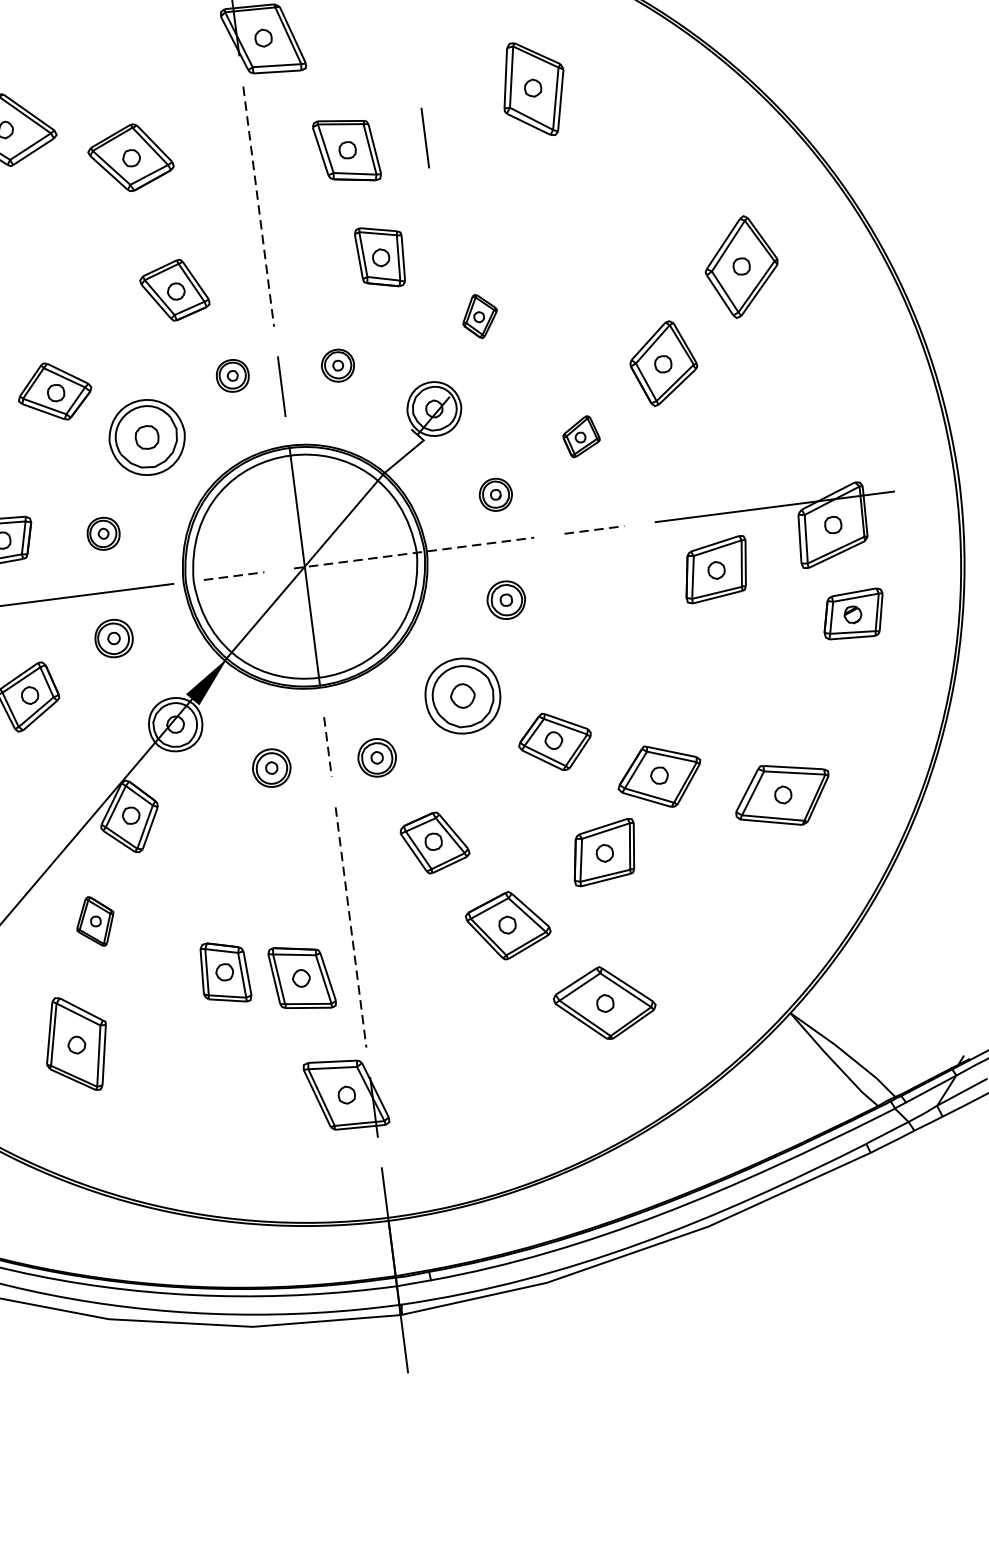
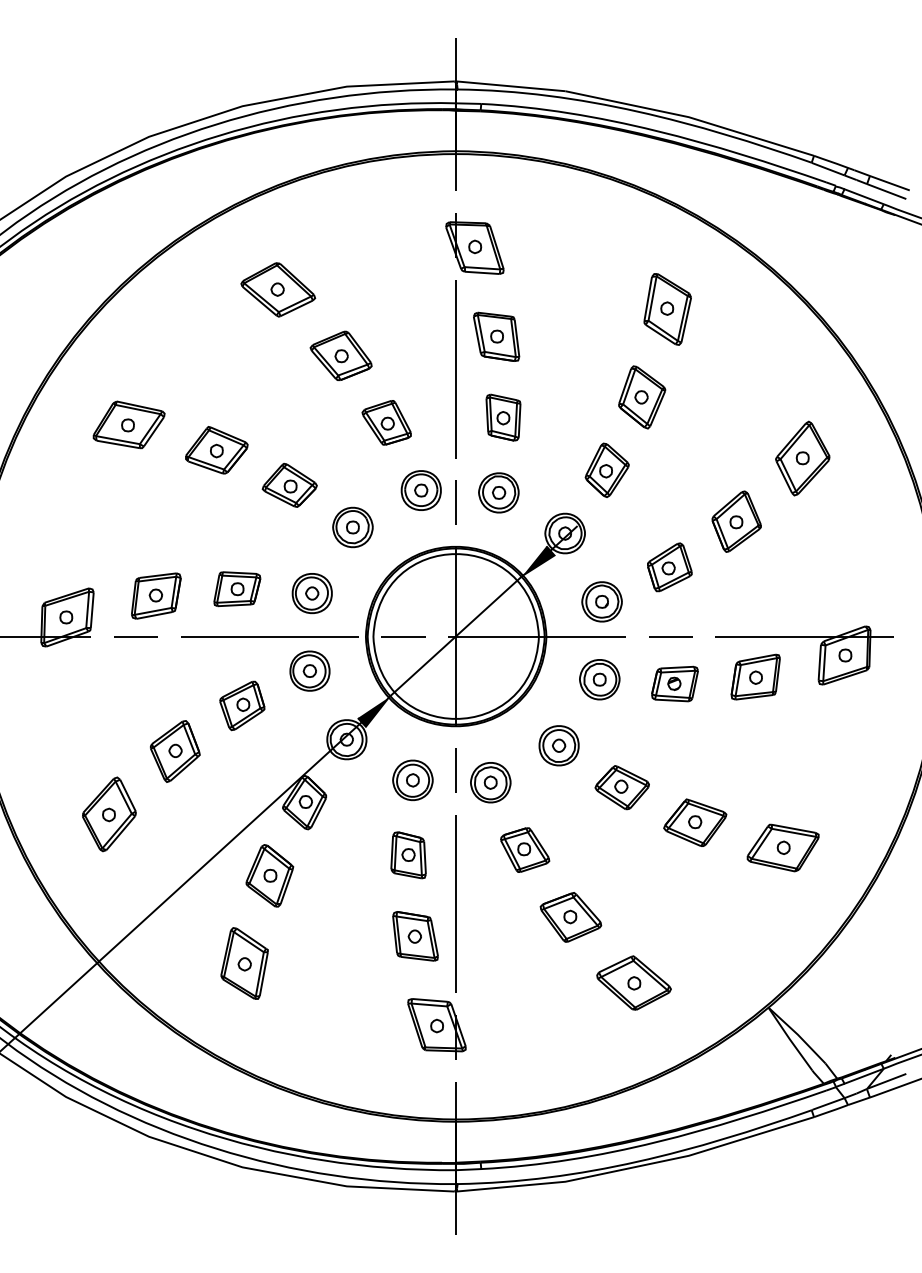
line: (424, 137) -> (583, 334), removed
part: (346, 150) -> (496, 336), moved
part: (129, 157) -> (340, 355), moved
line: (258, 206) -> (455, 369), dashed -> solid
part: (515, 212) -> (642, 397), added
part: (381, 256) -> (503, 417), moved
part: (479, 315) -> (606, 469), size x1.67
part: (337, 365) -> (498, 492), size x1.67
part: (231, 375) -> (420, 490), size x1.67
part: (580, 436) -> (669, 567), size x1.67
part: (146, 437) -> (352, 527), size x0.71
fill: (403, 449) -> (538, 560), added
part: (495, 494) -> (601, 601), size x1.67
line: (595, 529) -> (671, 636), dashed -> solid
part: (102, 533) -> (311, 593), size x1.67
line: (414, 552) -> (537, 636), dashed -> solid
line: (234, 575) -> (403, 636), dashed -> solid
part: (505, 599) -> (599, 679), size x1.43
part: (853, 614) -> (674, 683), moved
part: (113, 637) -> (309, 670), size x1.43
part: (461, 695) -> (558, 745), size x0.71
line: (327, 747) -> (455, 770), dashed -> solid
part: (376, 757) -> (490, 782), size x1.43
part: (271, 768) -> (412, 780), size x1.43
part: (603, 851) -> (647, 872), removed
part: (94, 921) -> (269, 875), size x1.67
line: (350, 928) -> (455, 904), dashed -> solid
part: (224, 972) -> (408, 855), moved

